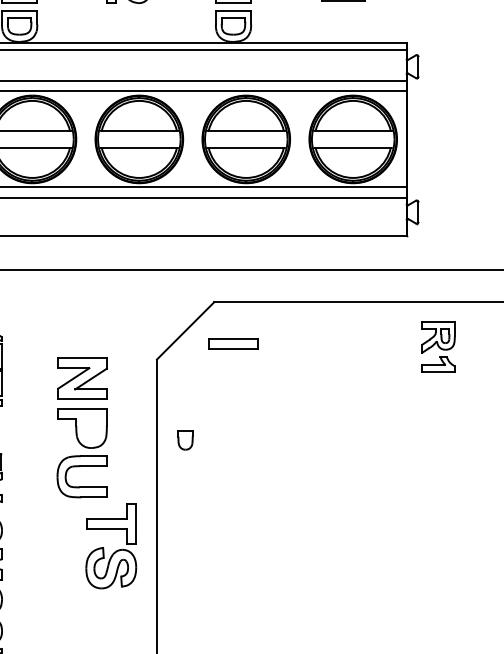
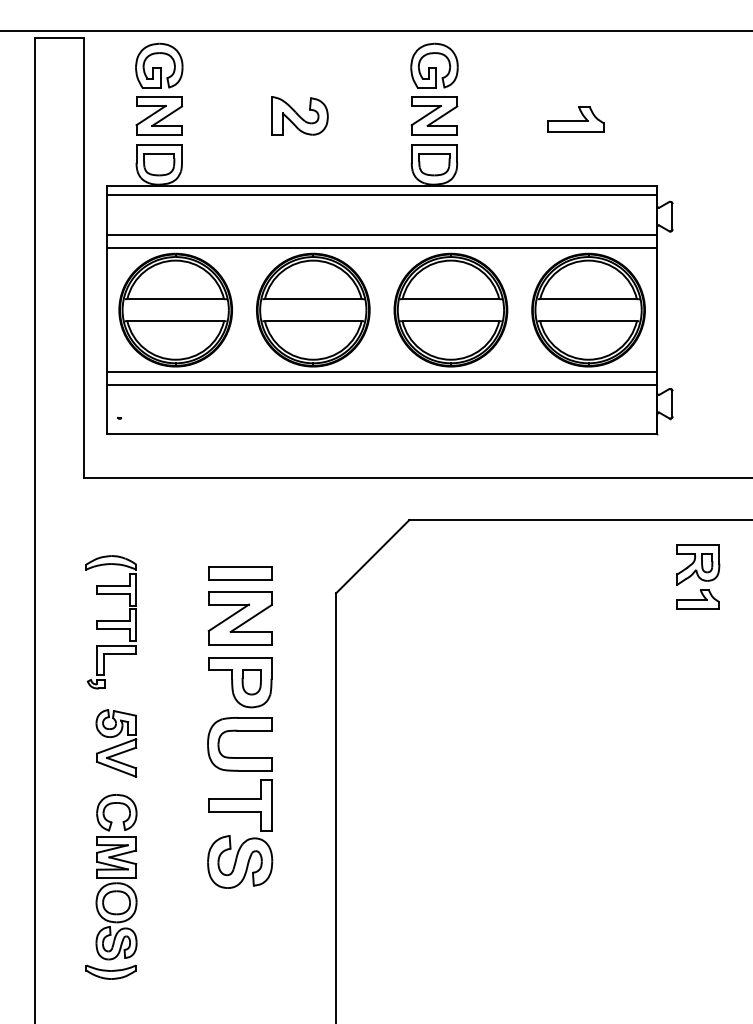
part: (233, 344) -> (240, 573), moved
part: (185, 440) -> (251, 682), moved
part: (116, 550) -> (246, 839), moved

